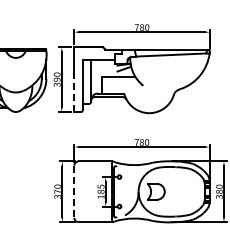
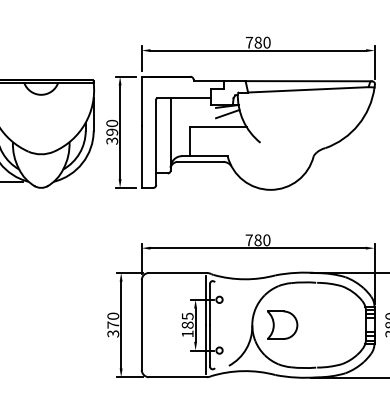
line: (74, 94) -> (142, 157), dashed -> solid
line: (74, 192) -> (142, 326), dashed -> solid

